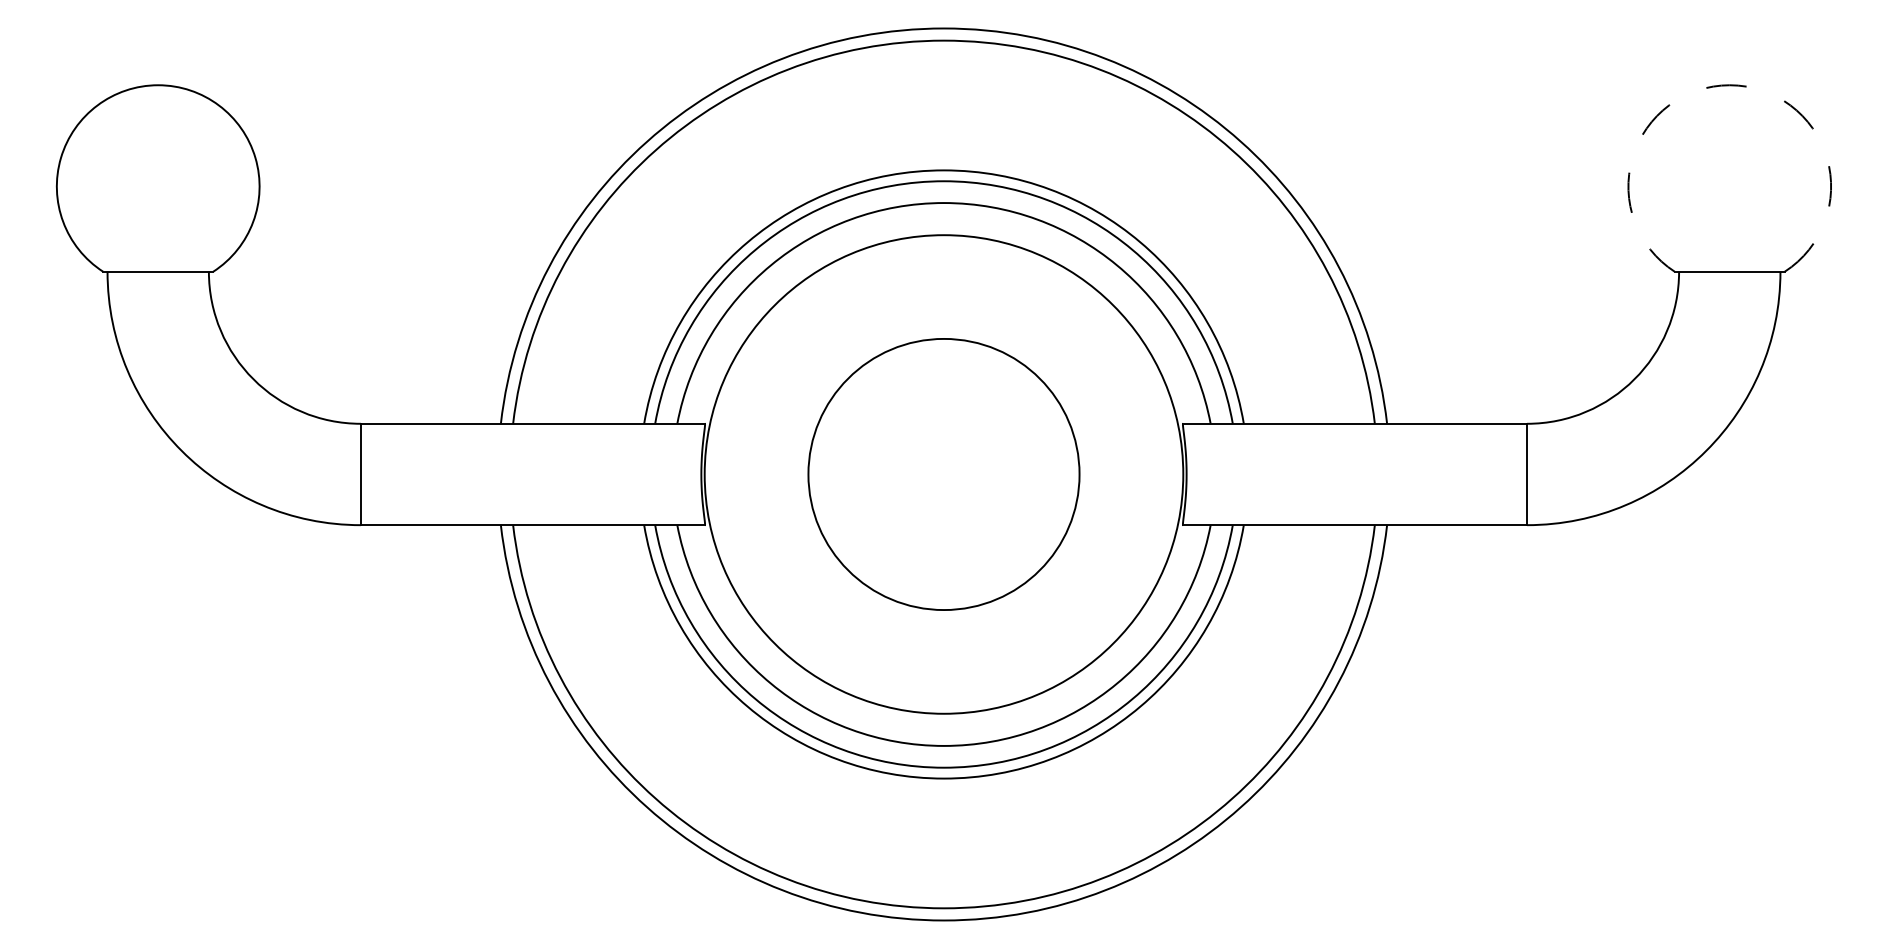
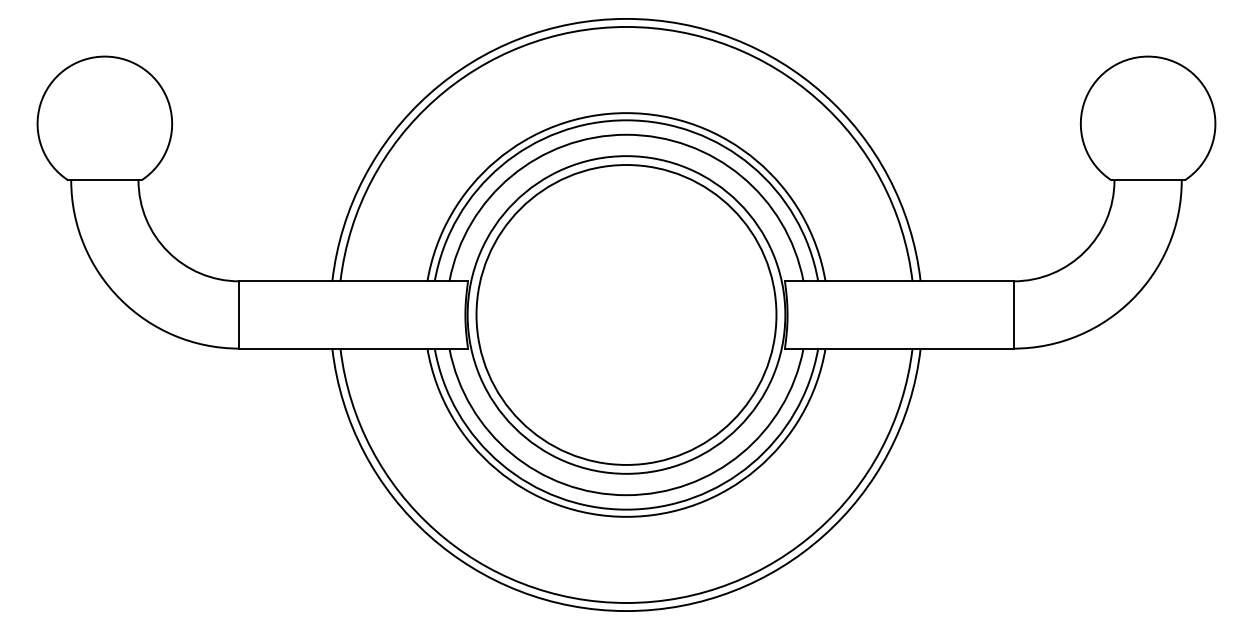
arc: (1730, 85) -> (1148, 56), dashed -> solid
circle: (944, 473) -> (626, 314), size x1.67

